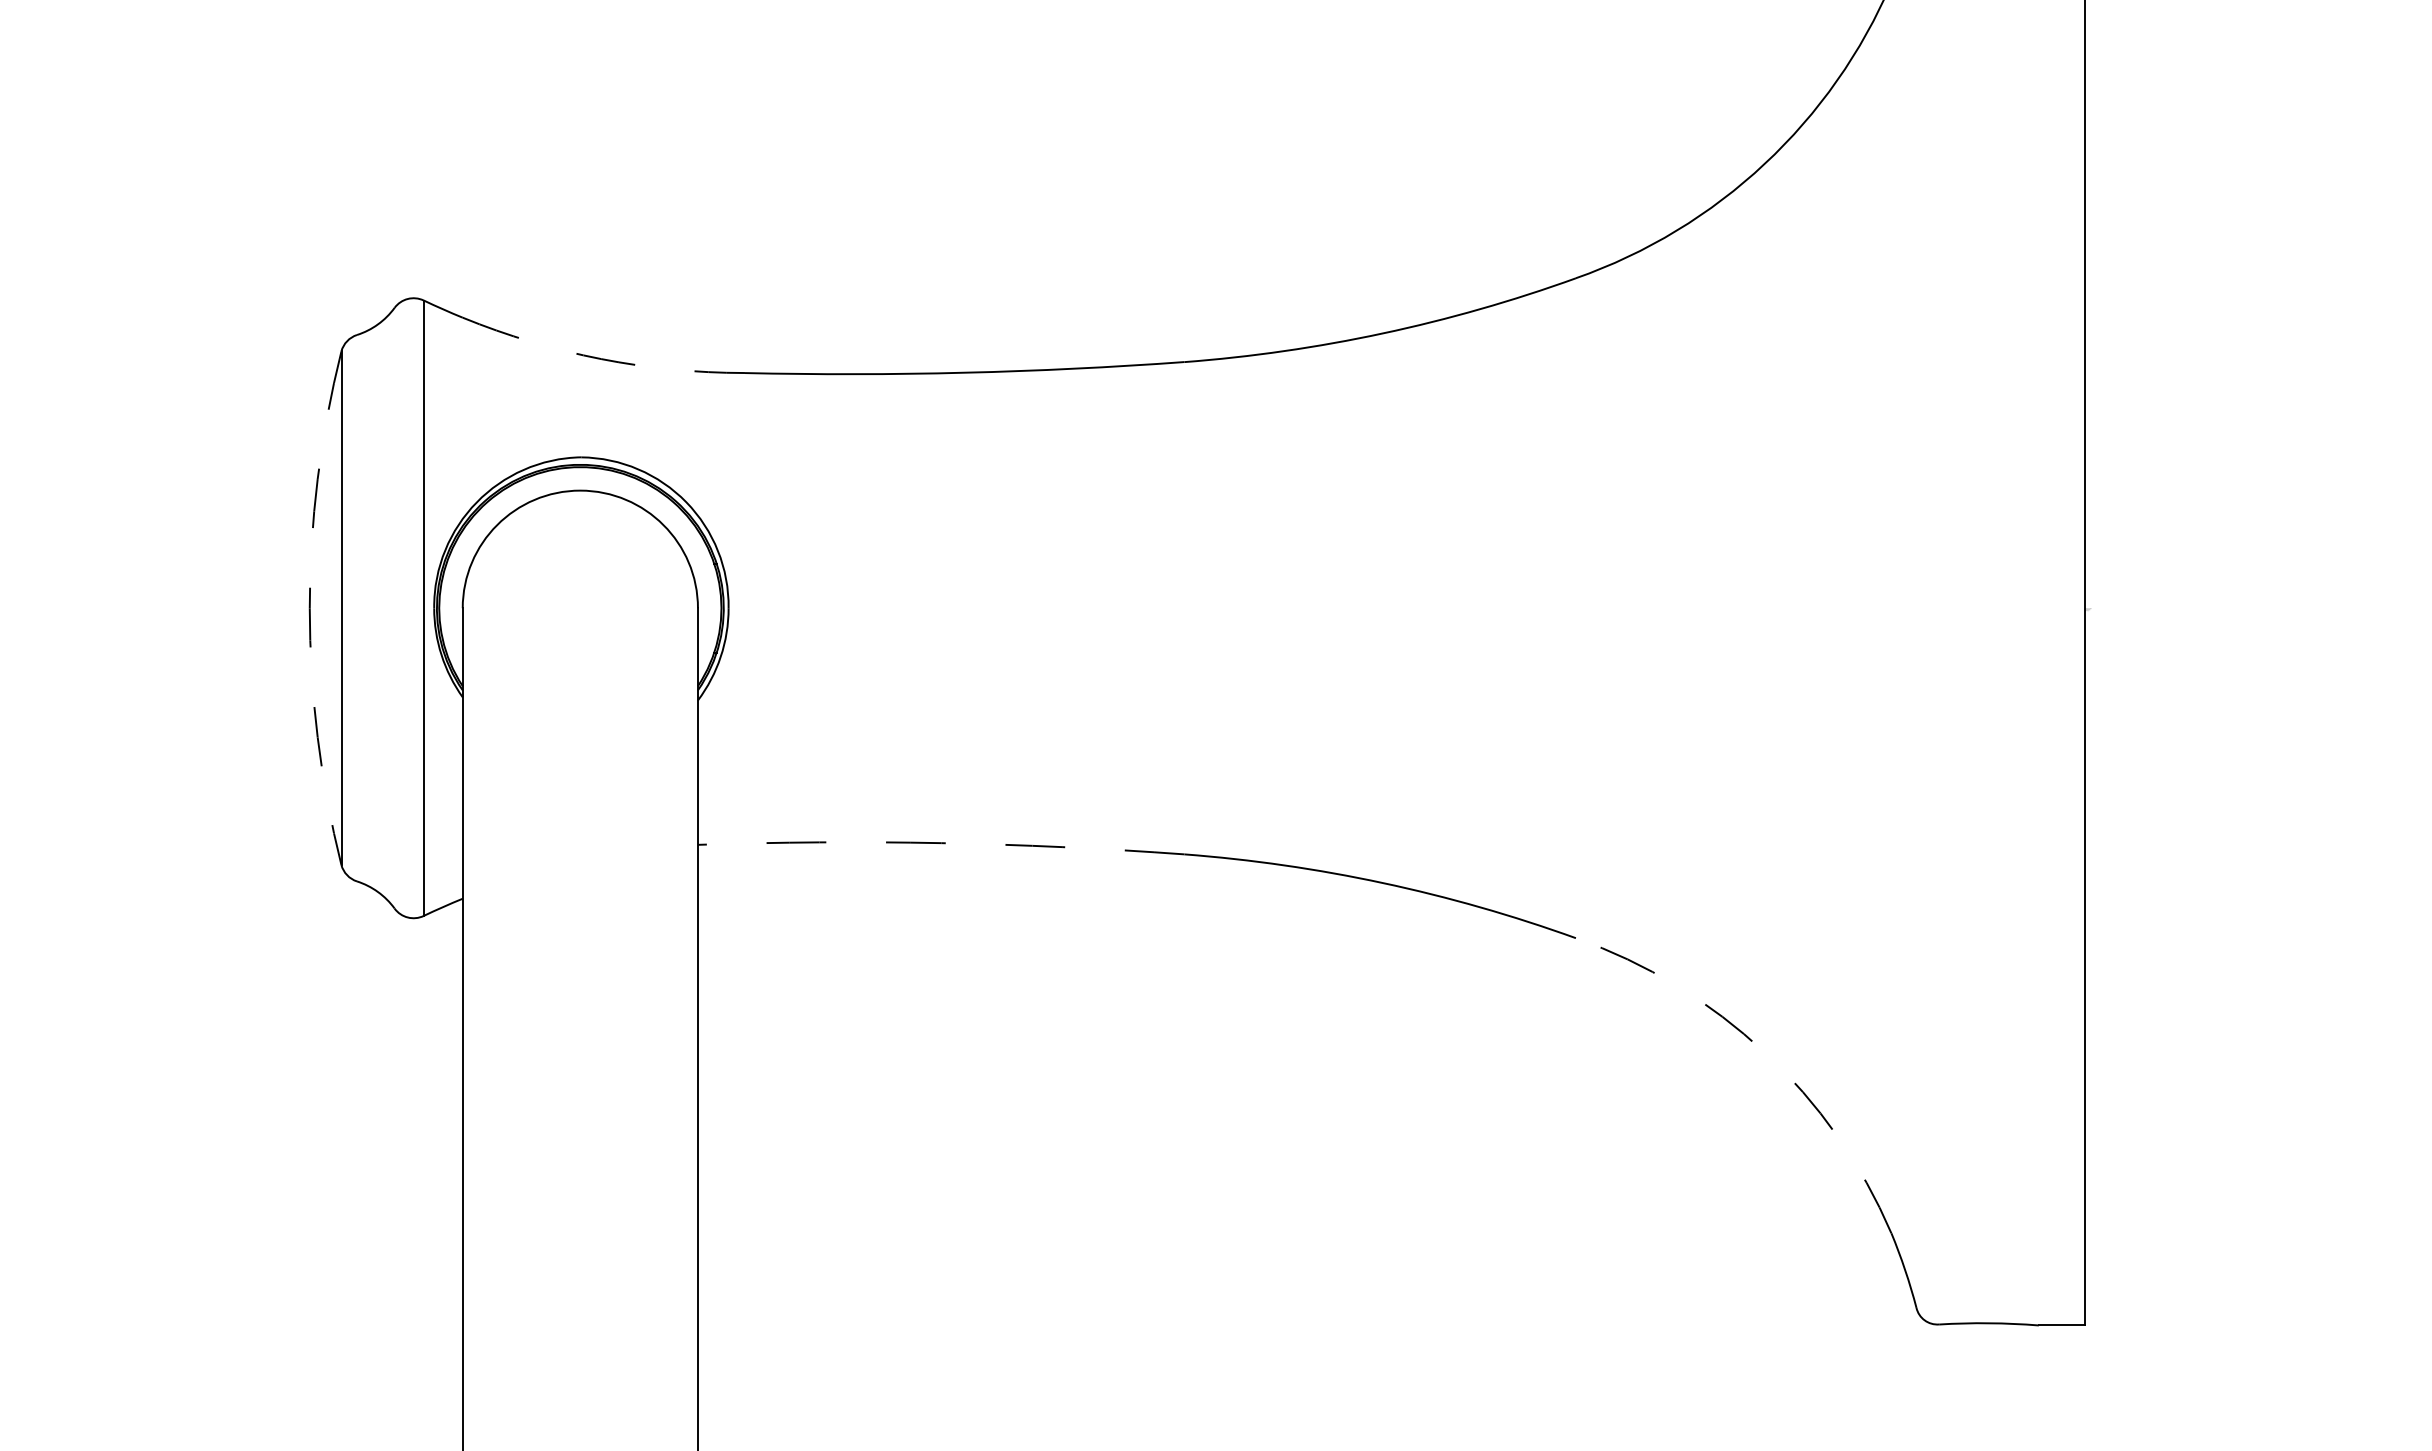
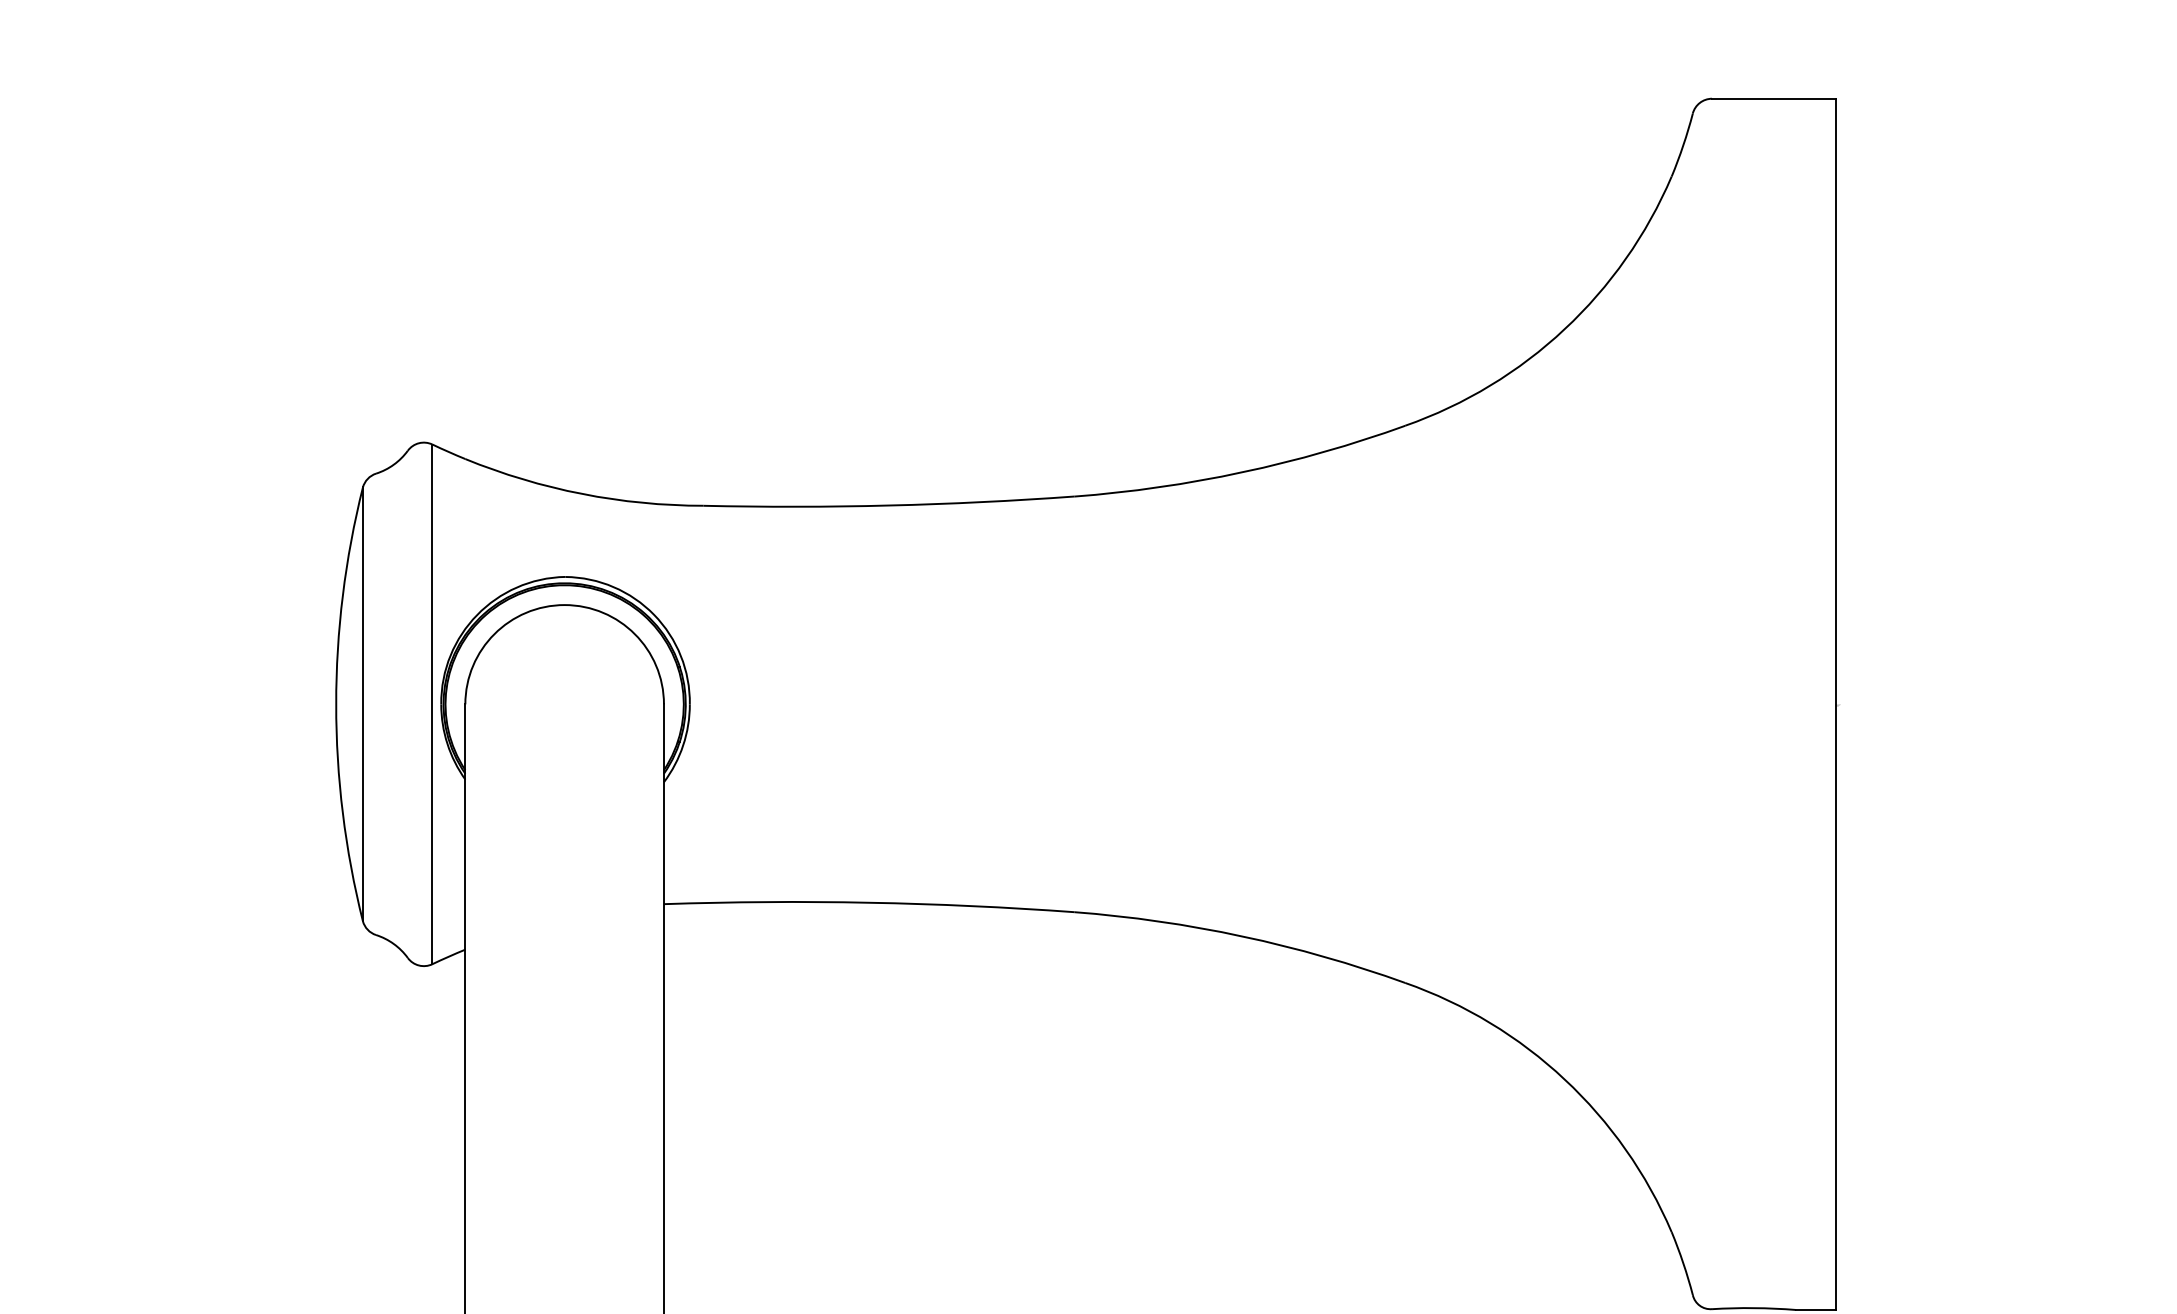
arc: (601, 358) -> (582, 493), dashed -> solid
arc: (310, 608) -> (336, 704), dashed -> solid
arc: (941, 842) -> (869, 902), dashed -> solid
arc: (1764, 1052) -> (1564, 1079), dashed -> solid

